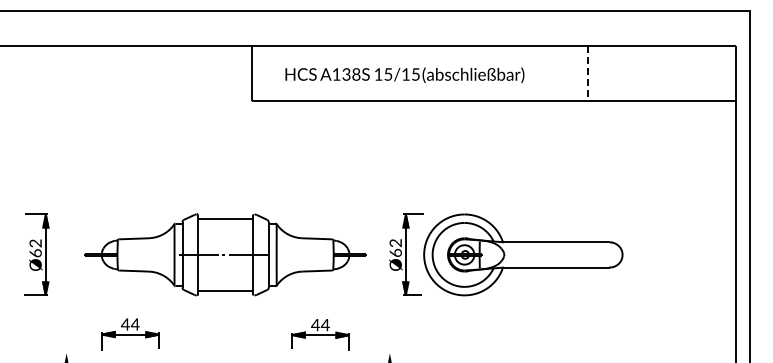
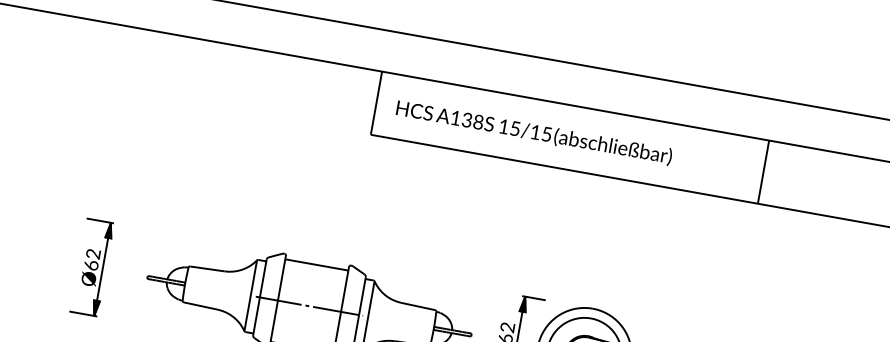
text: (404, 74) -> (533, 132), moved
line: (587, 74) -> (762, 172), dashed -> solid

